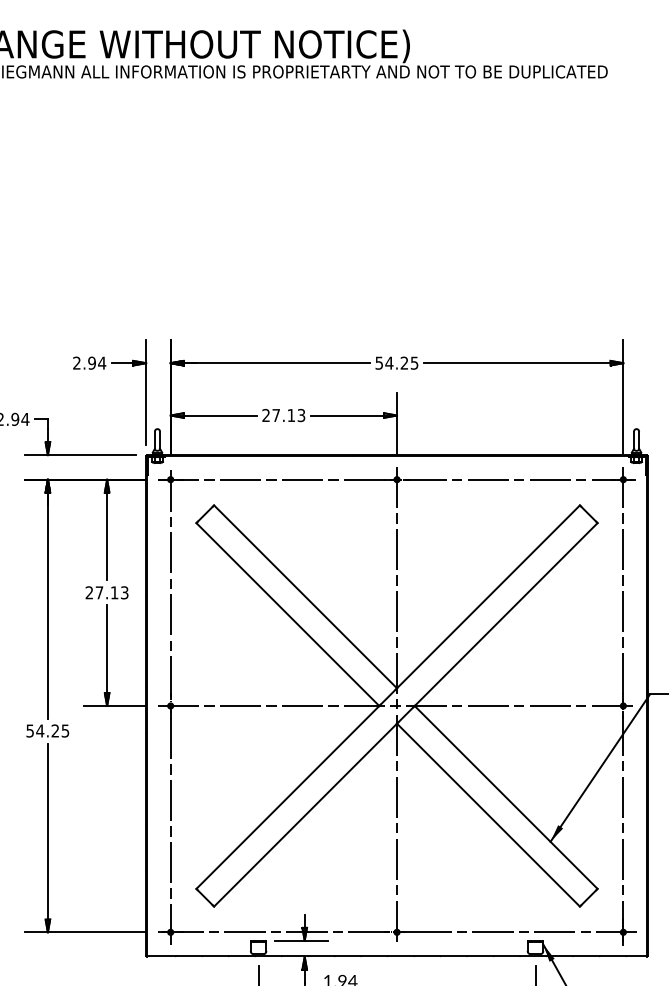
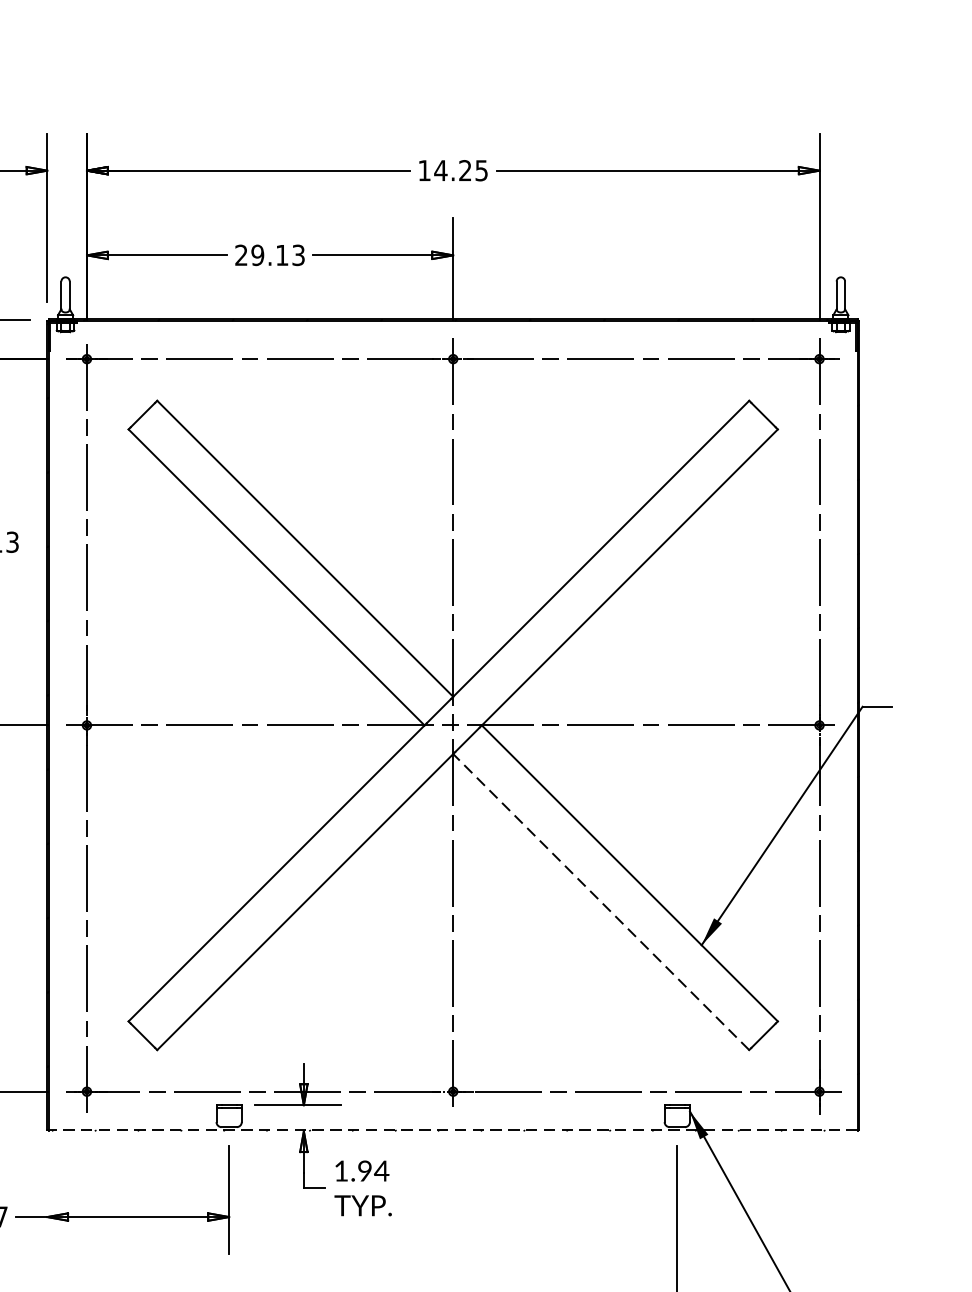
text: (378, 362) -> (423, 169), 54.25 -> 14.25
text: (276, 415) -> (258, 255), 27.13 -> 29.13
line: (488, 814) -> (601, 901), solid -> dashed
line: (397, 955) -> (454, 1129), solid -> dashed

